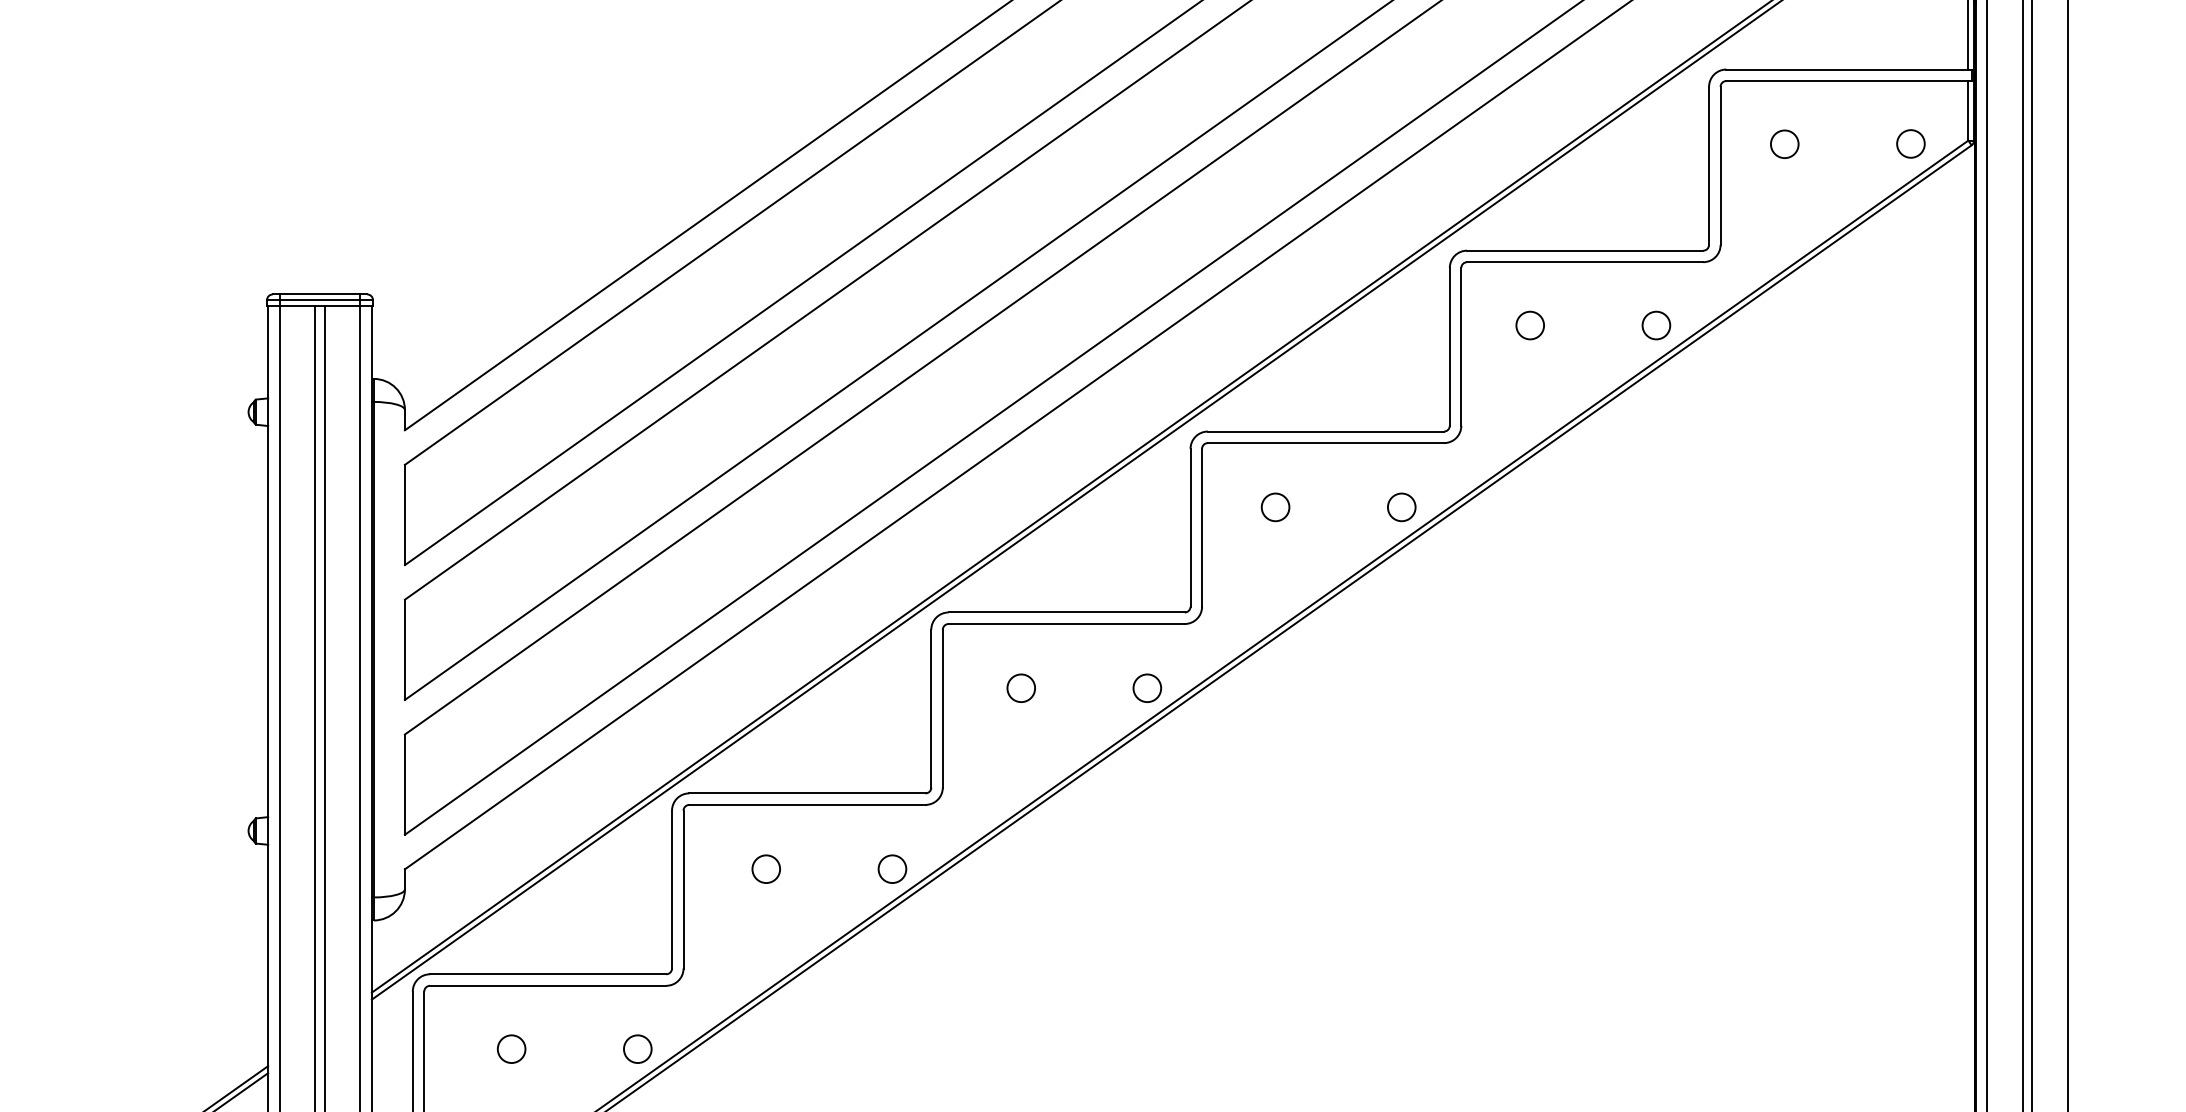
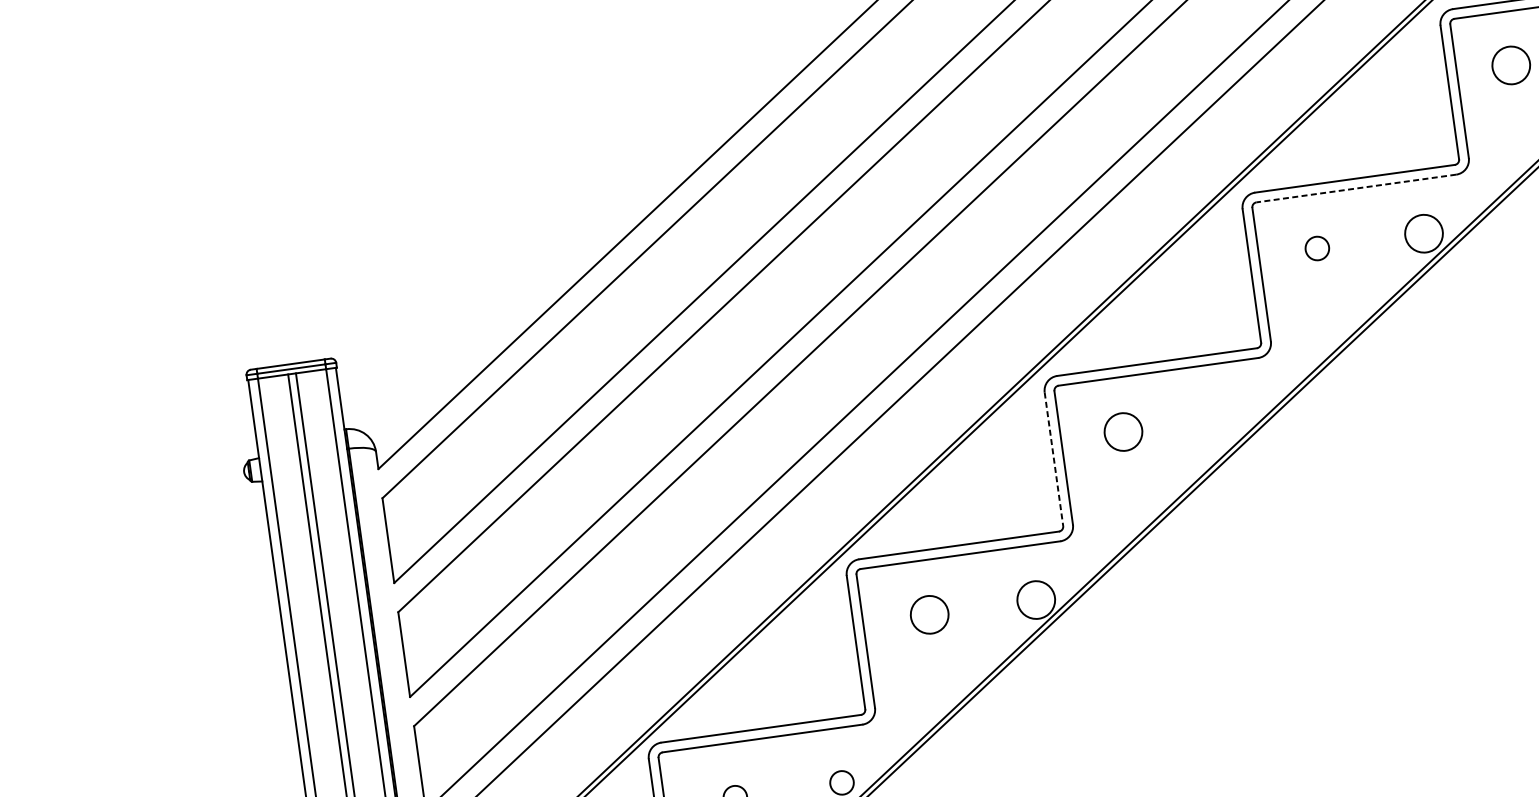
circle: (1784, 144) -> (1511, 65), size x1.6
line: (1584, 262) -> (1355, 188), solid -> dashed
circle: (1656, 325) -> (1424, 233), size x1.6
circle: (1275, 507) -> (1123, 432), size x1.6
circle: (1401, 507) -> (1229, 417), removed
line: (1190, 527) -> (1053, 459), solid -> dashed
circle: (1021, 688) -> (929, 614), size x1.6
circle: (1147, 688) -> (1036, 600), size x1.6

